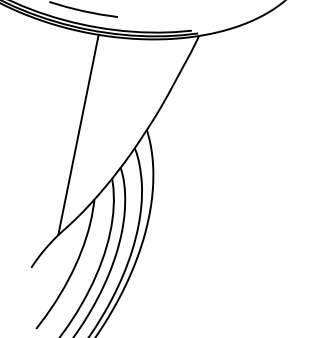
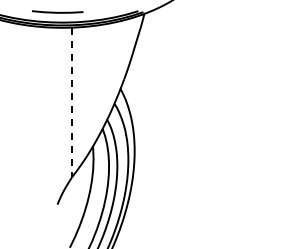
line: (78, 135) -> (72, 102), solid -> dashed

